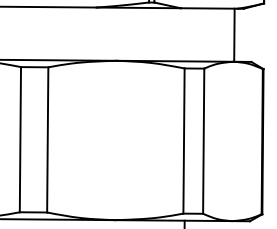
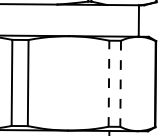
line: (183, 140) -> (108, 83), solid -> dashed
line: (203, 142) -> (120, 84), solid -> dashed

